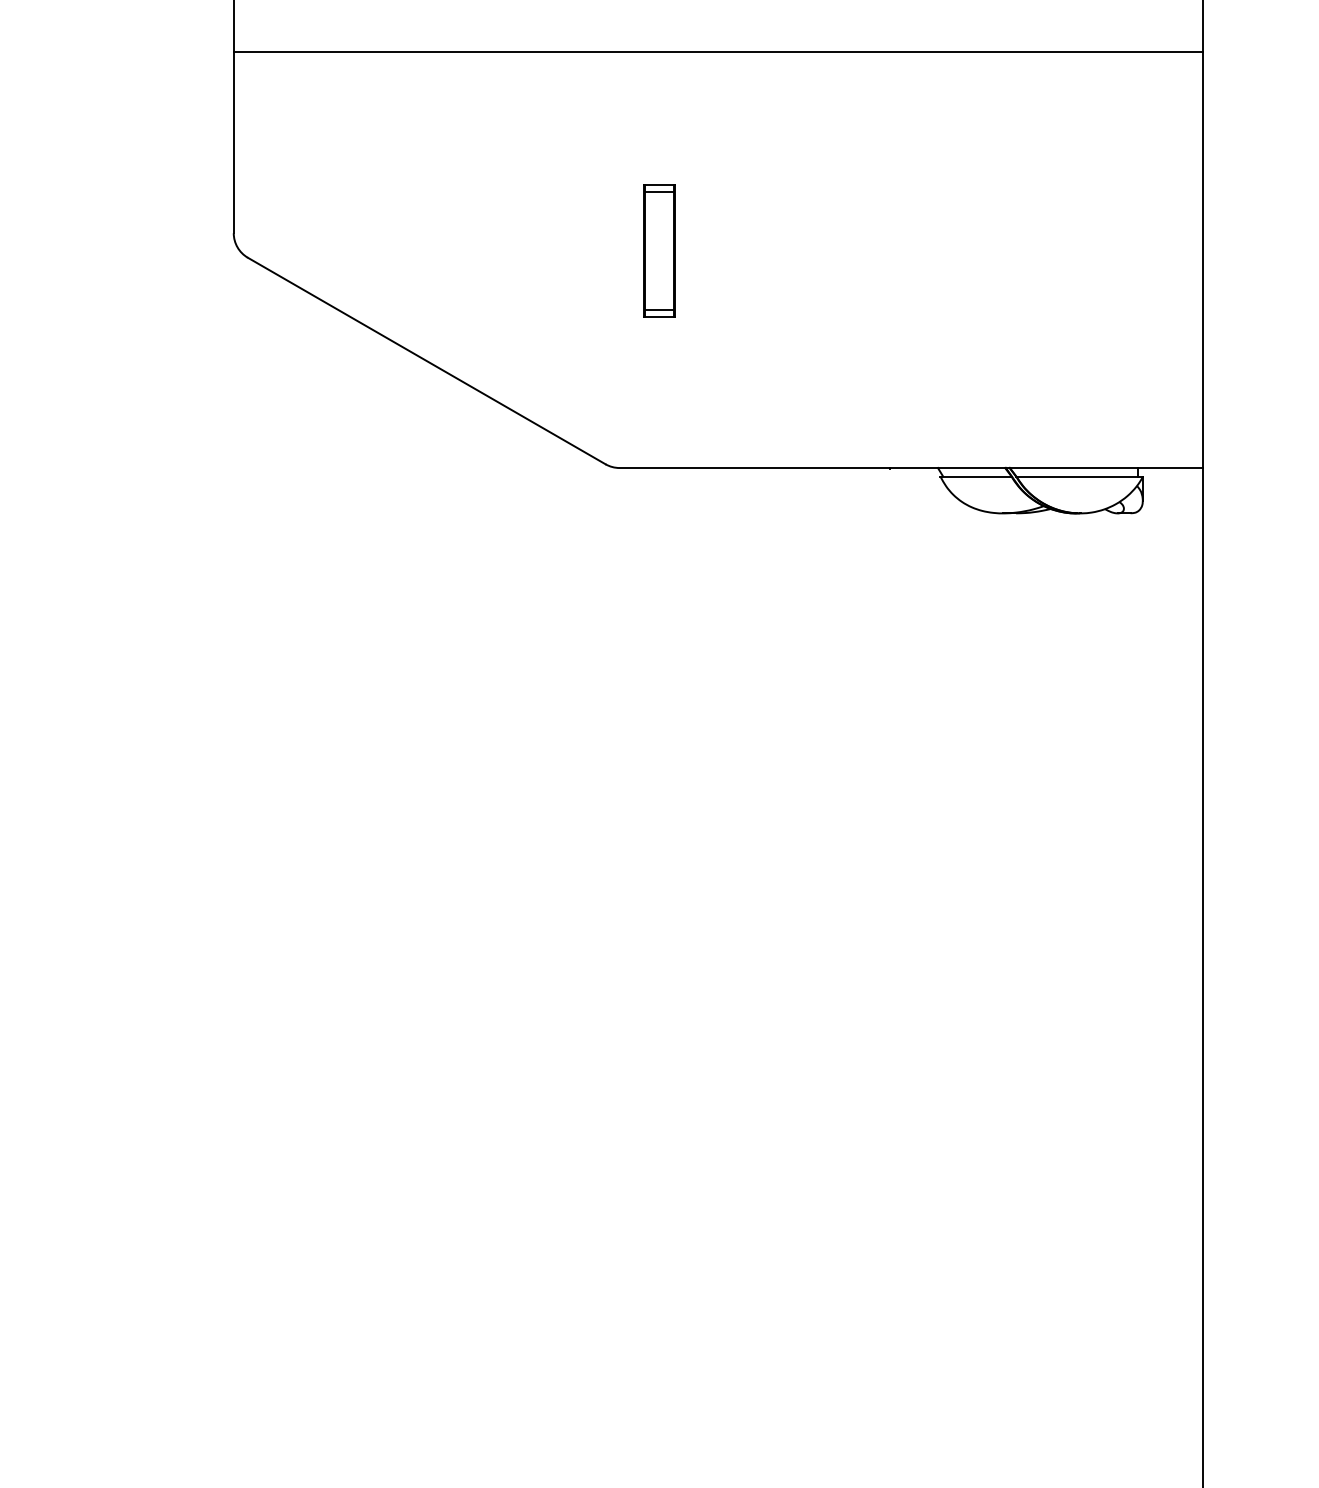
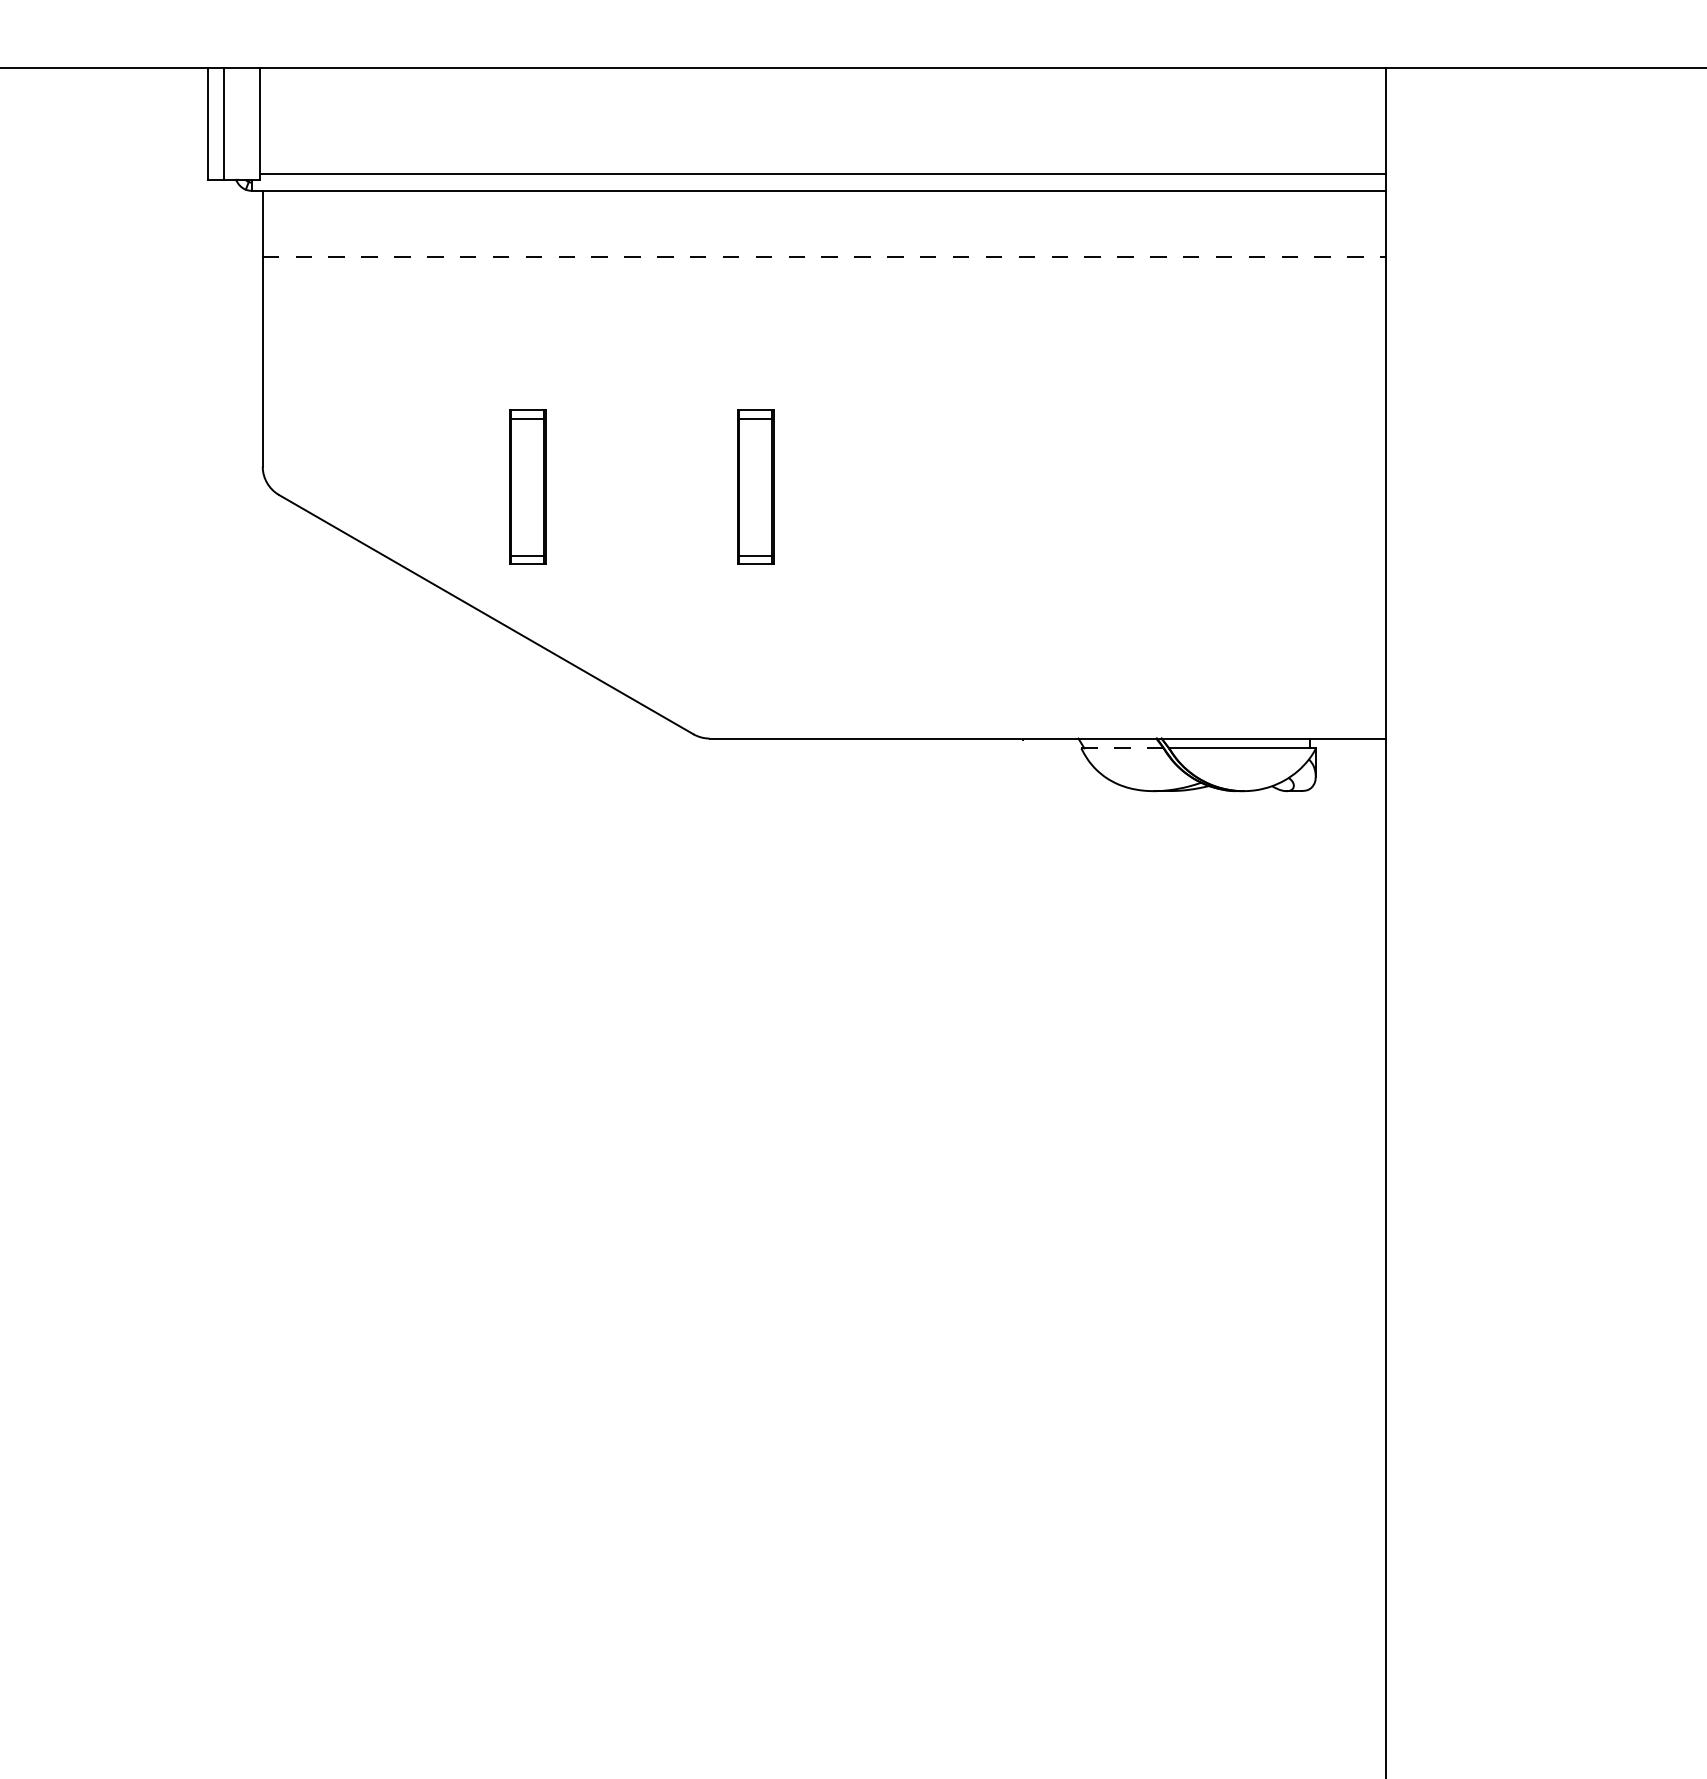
line: (718, 51) -> (824, 256), solid -> dashed
part: (462, 250) -> (527, 486), added
line: (975, 476) -> (1121, 748), solid -> dashed

